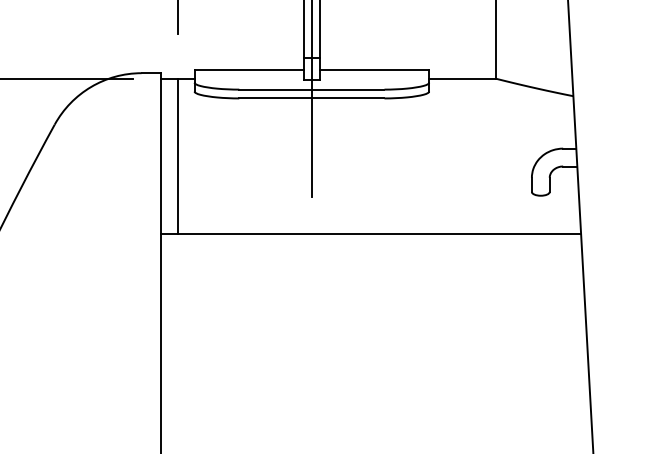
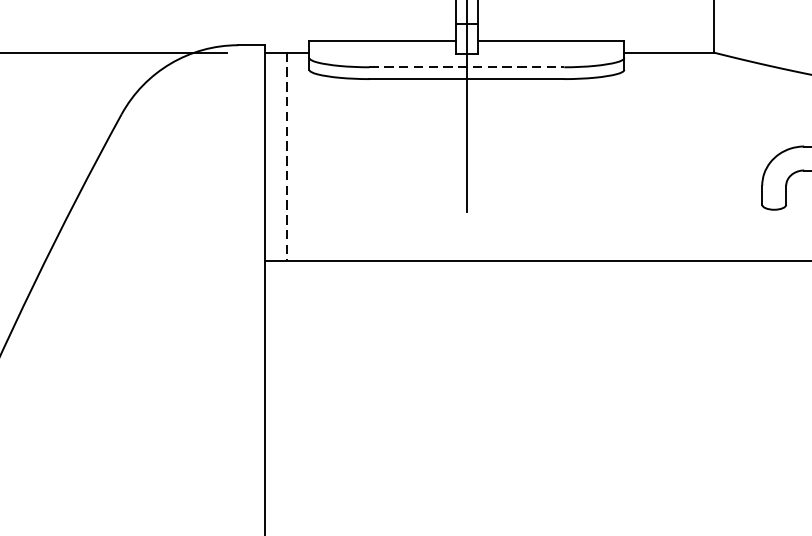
line: (311, 89) -> (466, 67), solid -> dashed
line: (177, 156) -> (286, 157), solid -> dashed

